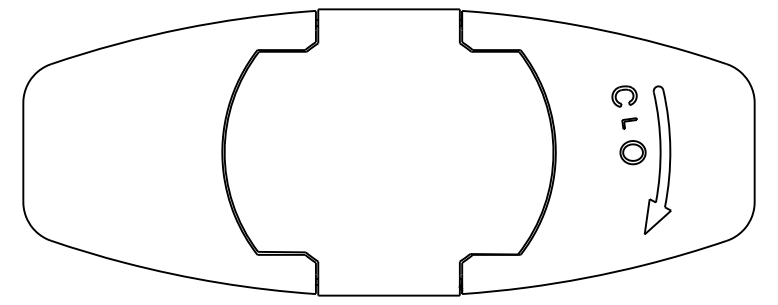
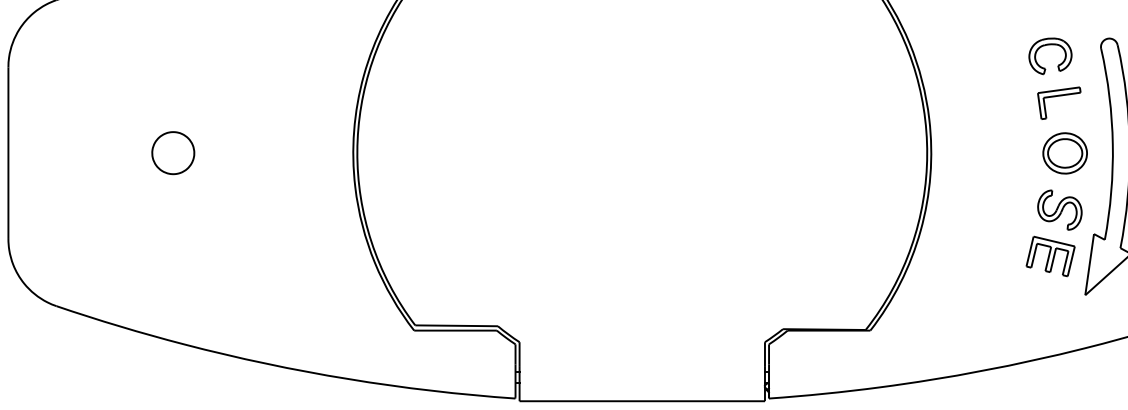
part: (629, 123) -> (1059, 102), size x1.67
part: (118, 152) -> (173, 153), added
part: (626, 198) -> (1053, 232), added

